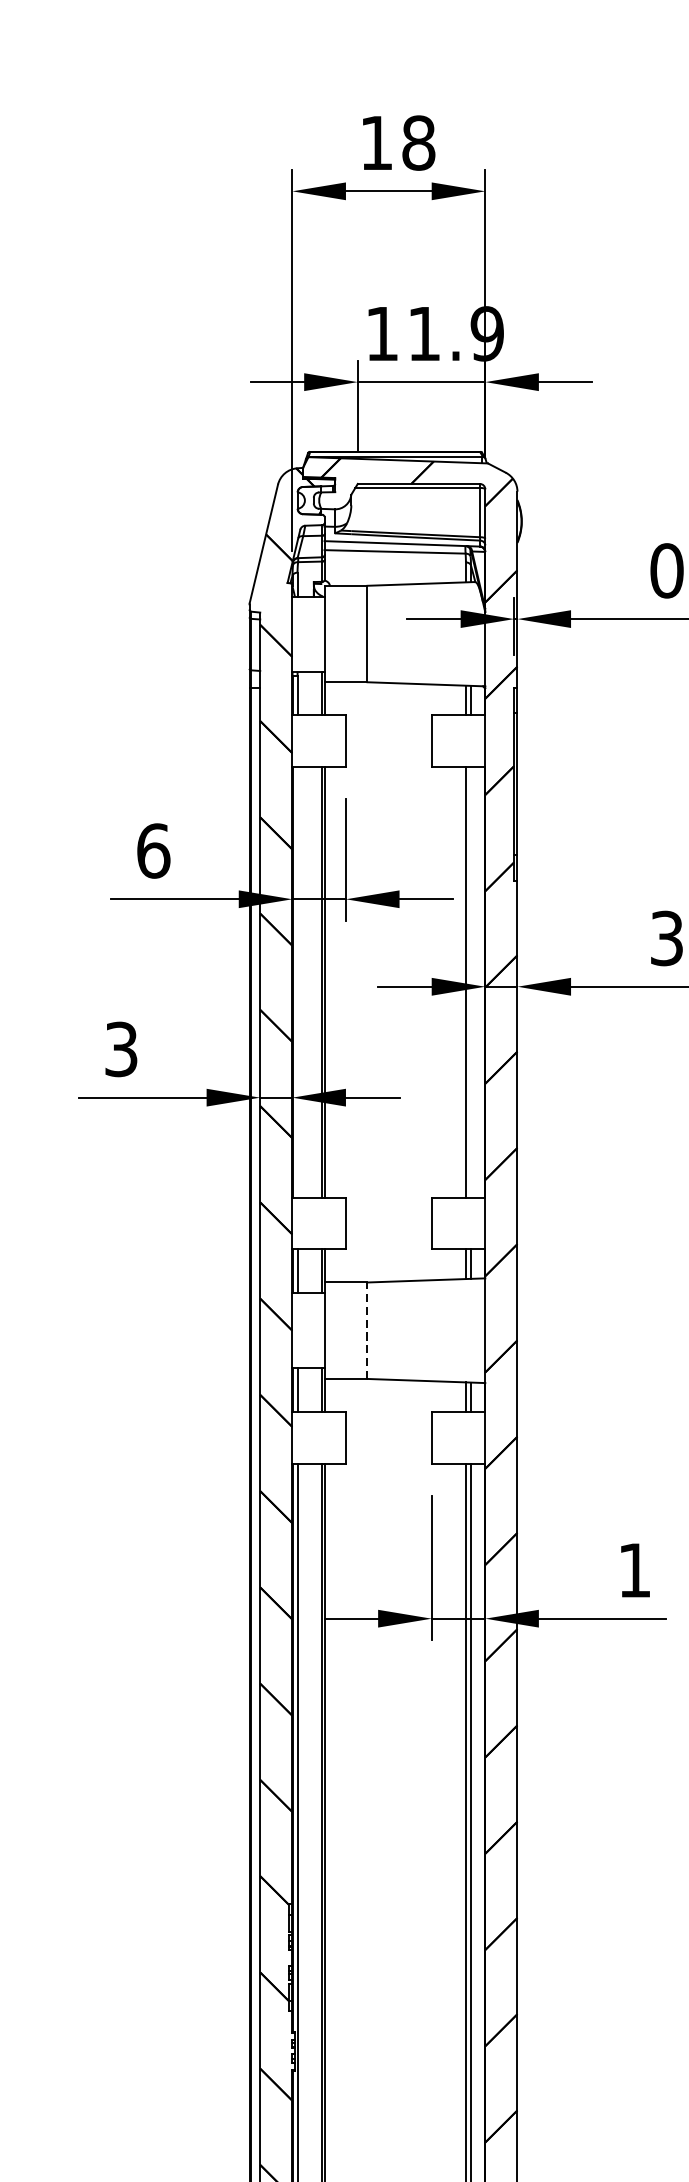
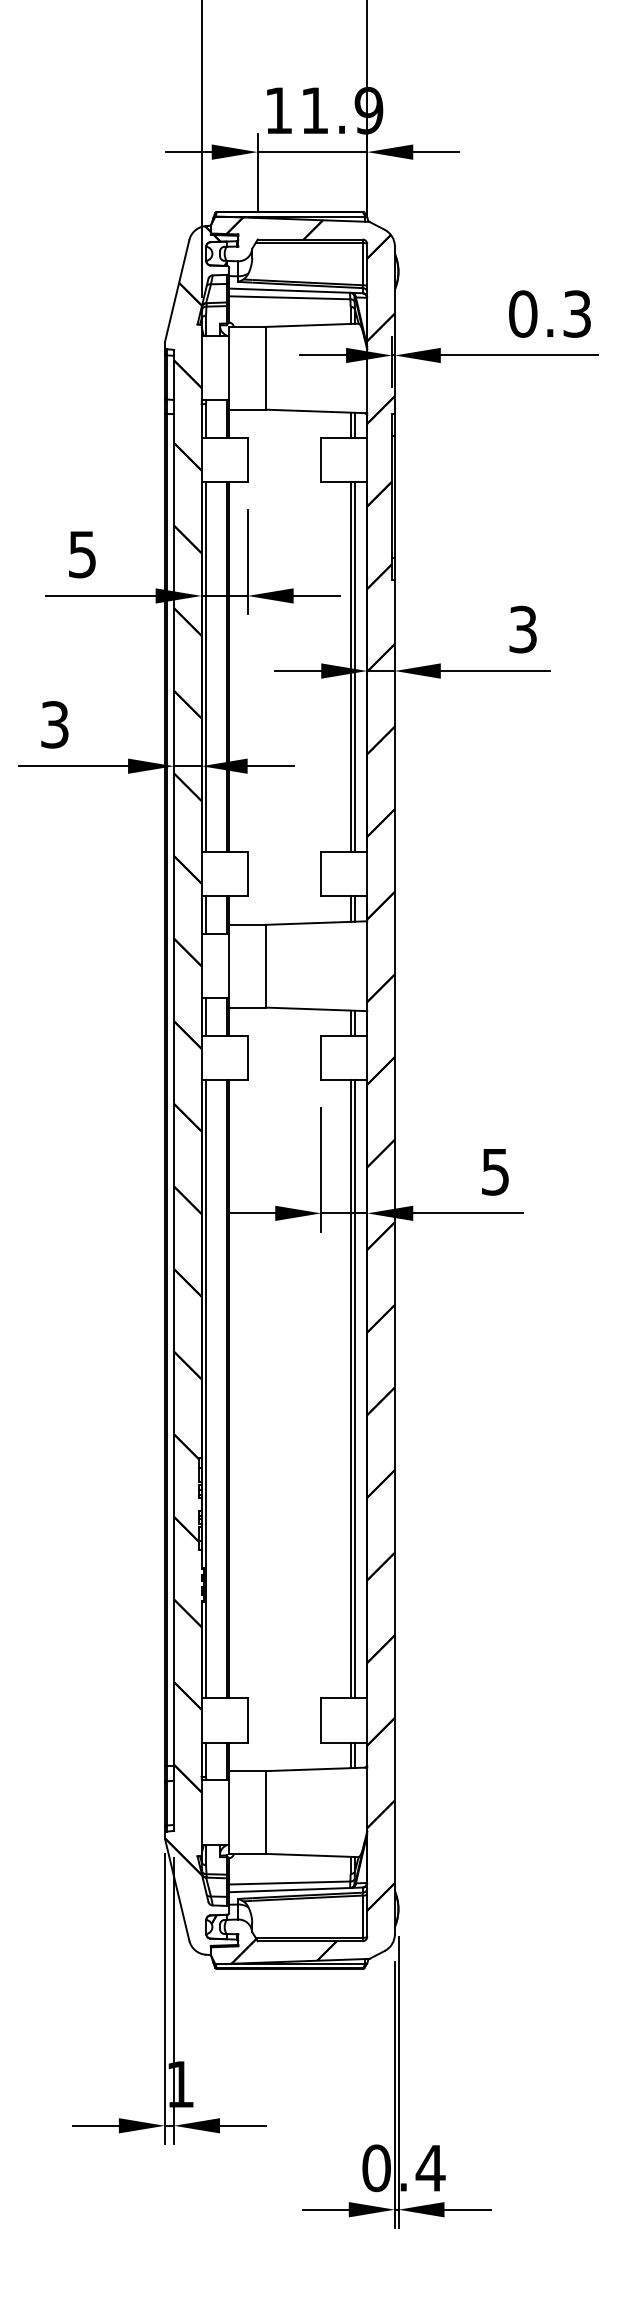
text: (153, 850) -> (82, 554), 6 -> 5
line: (298, 982) -> (206, 667), added
line: (470, 982) -> (354, 667), added
line: (367, 1329) -> (266, 965), dashed -> solid
text: (634, 1571) -> (495, 1172), 1 -> 5

